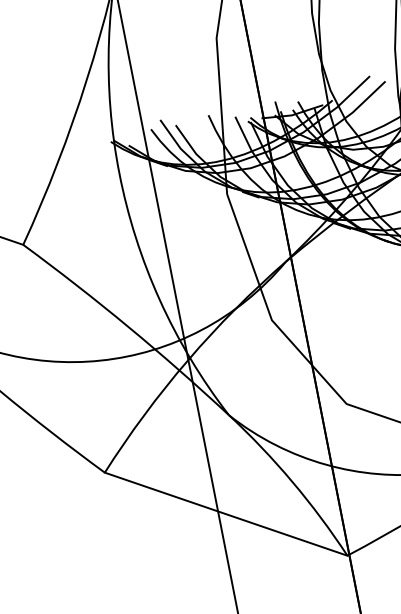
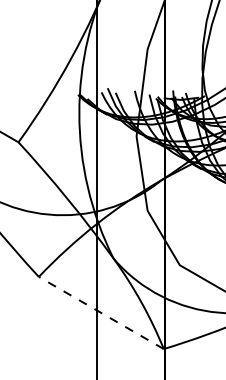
line: (224, 513) -> (100, 312), solid -> dashed

